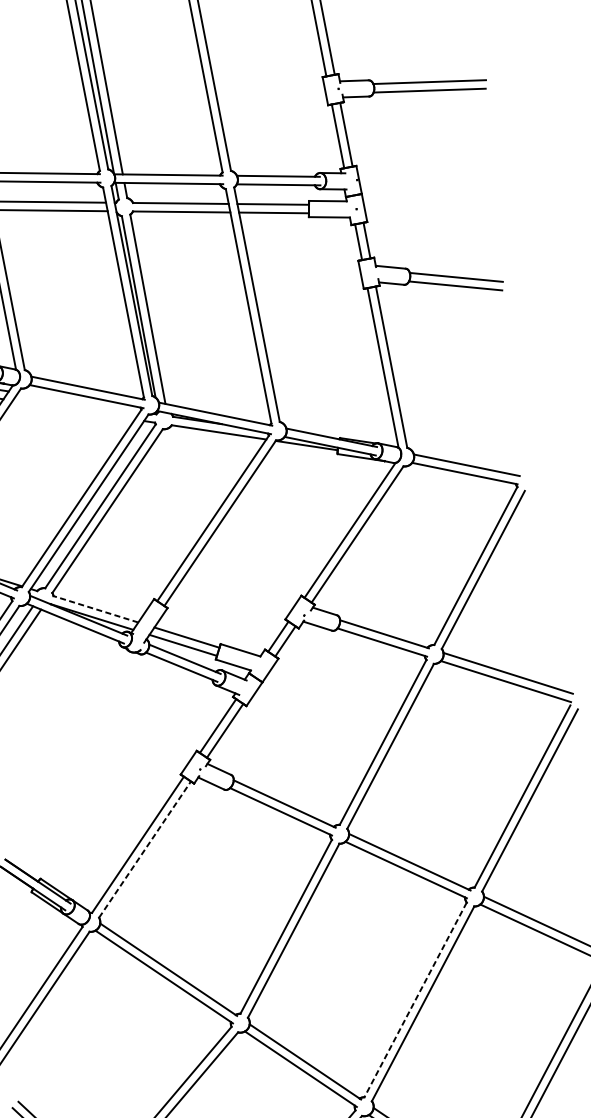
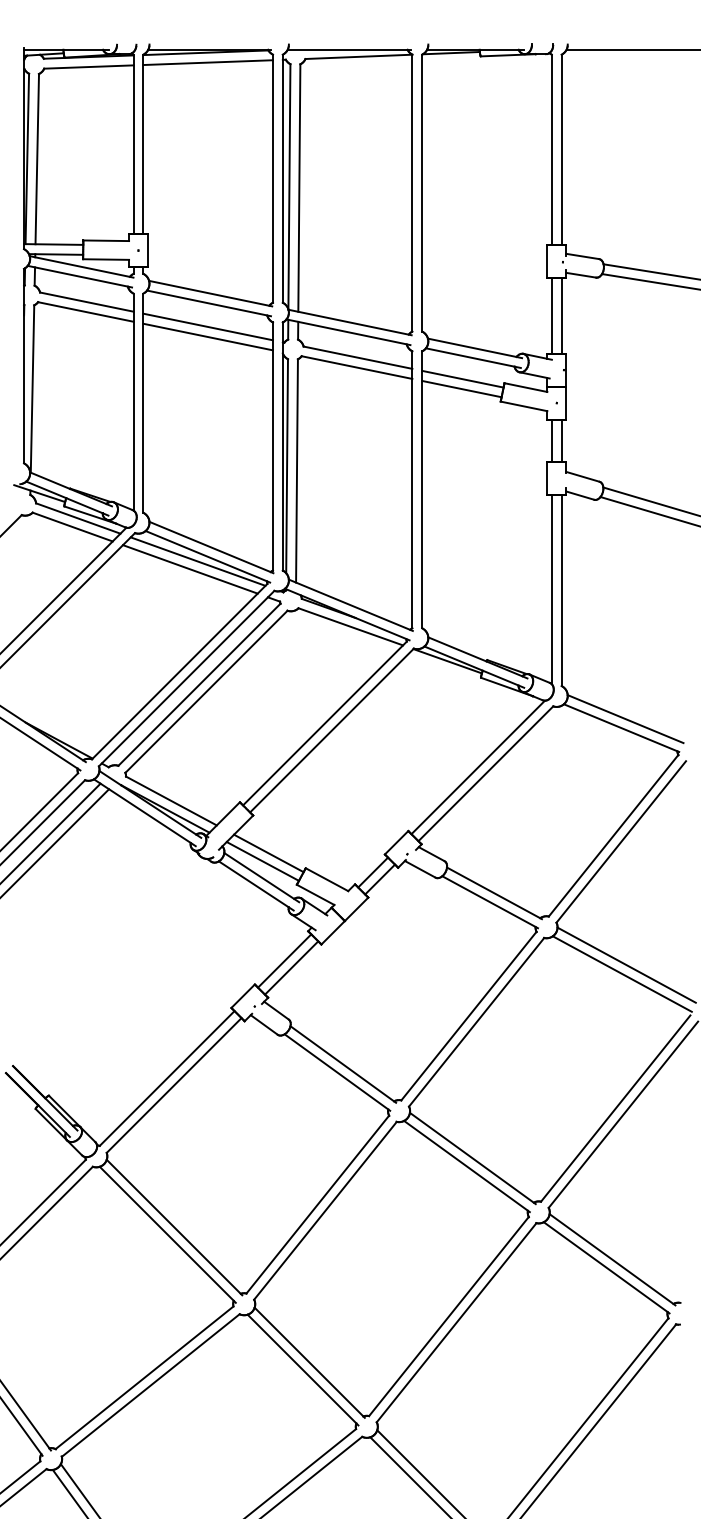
line: (78, 402) -> (197, 561), added
line: (73, 410) -> (189, 569), added
line: (96, 609) -> (171, 801), dashed -> solid
line: (145, 849) -> (174, 1085), dashed -> solid
line: (415, 999) -> (448, 1316), dashed -> solid

